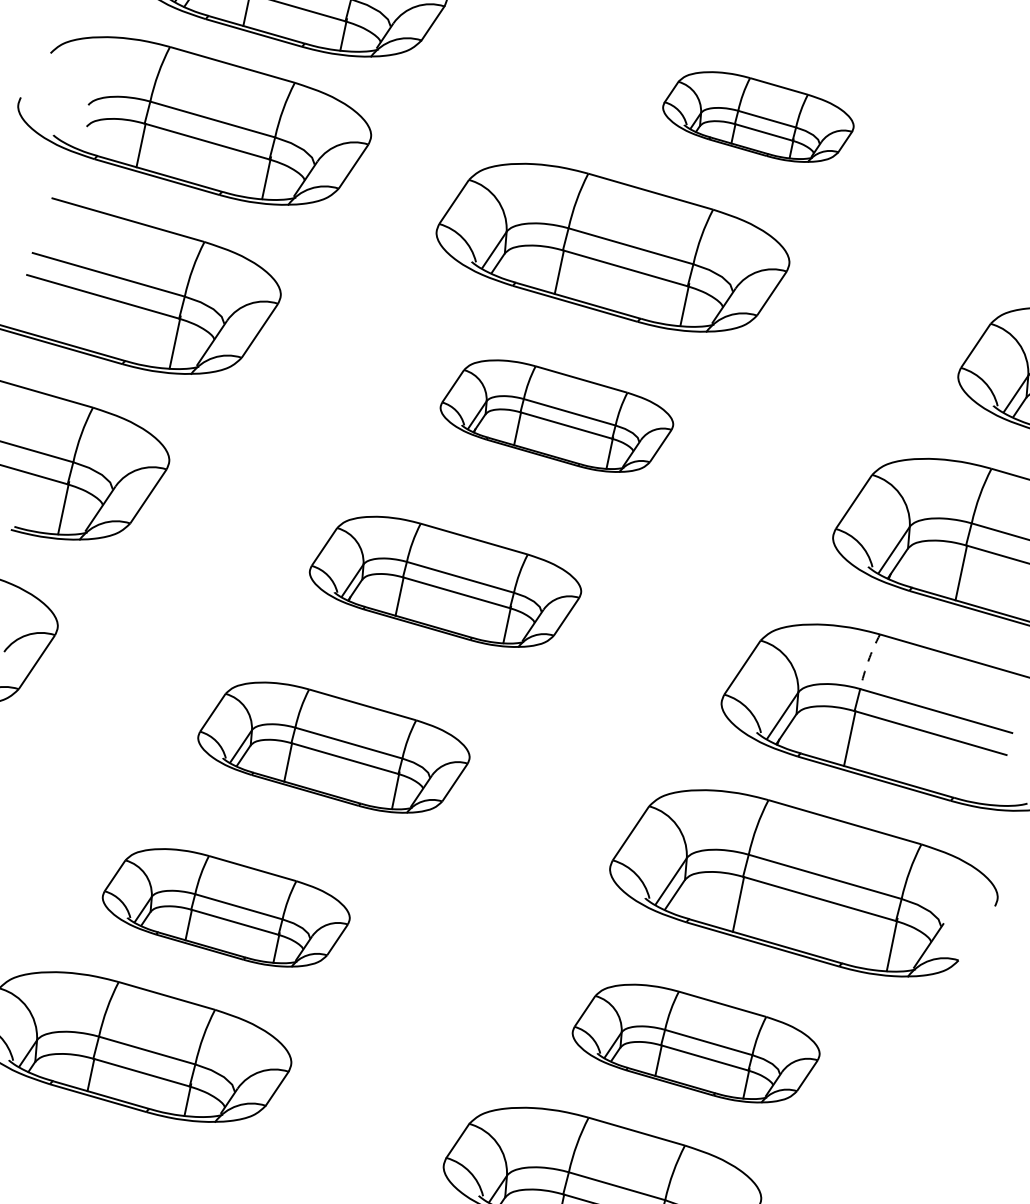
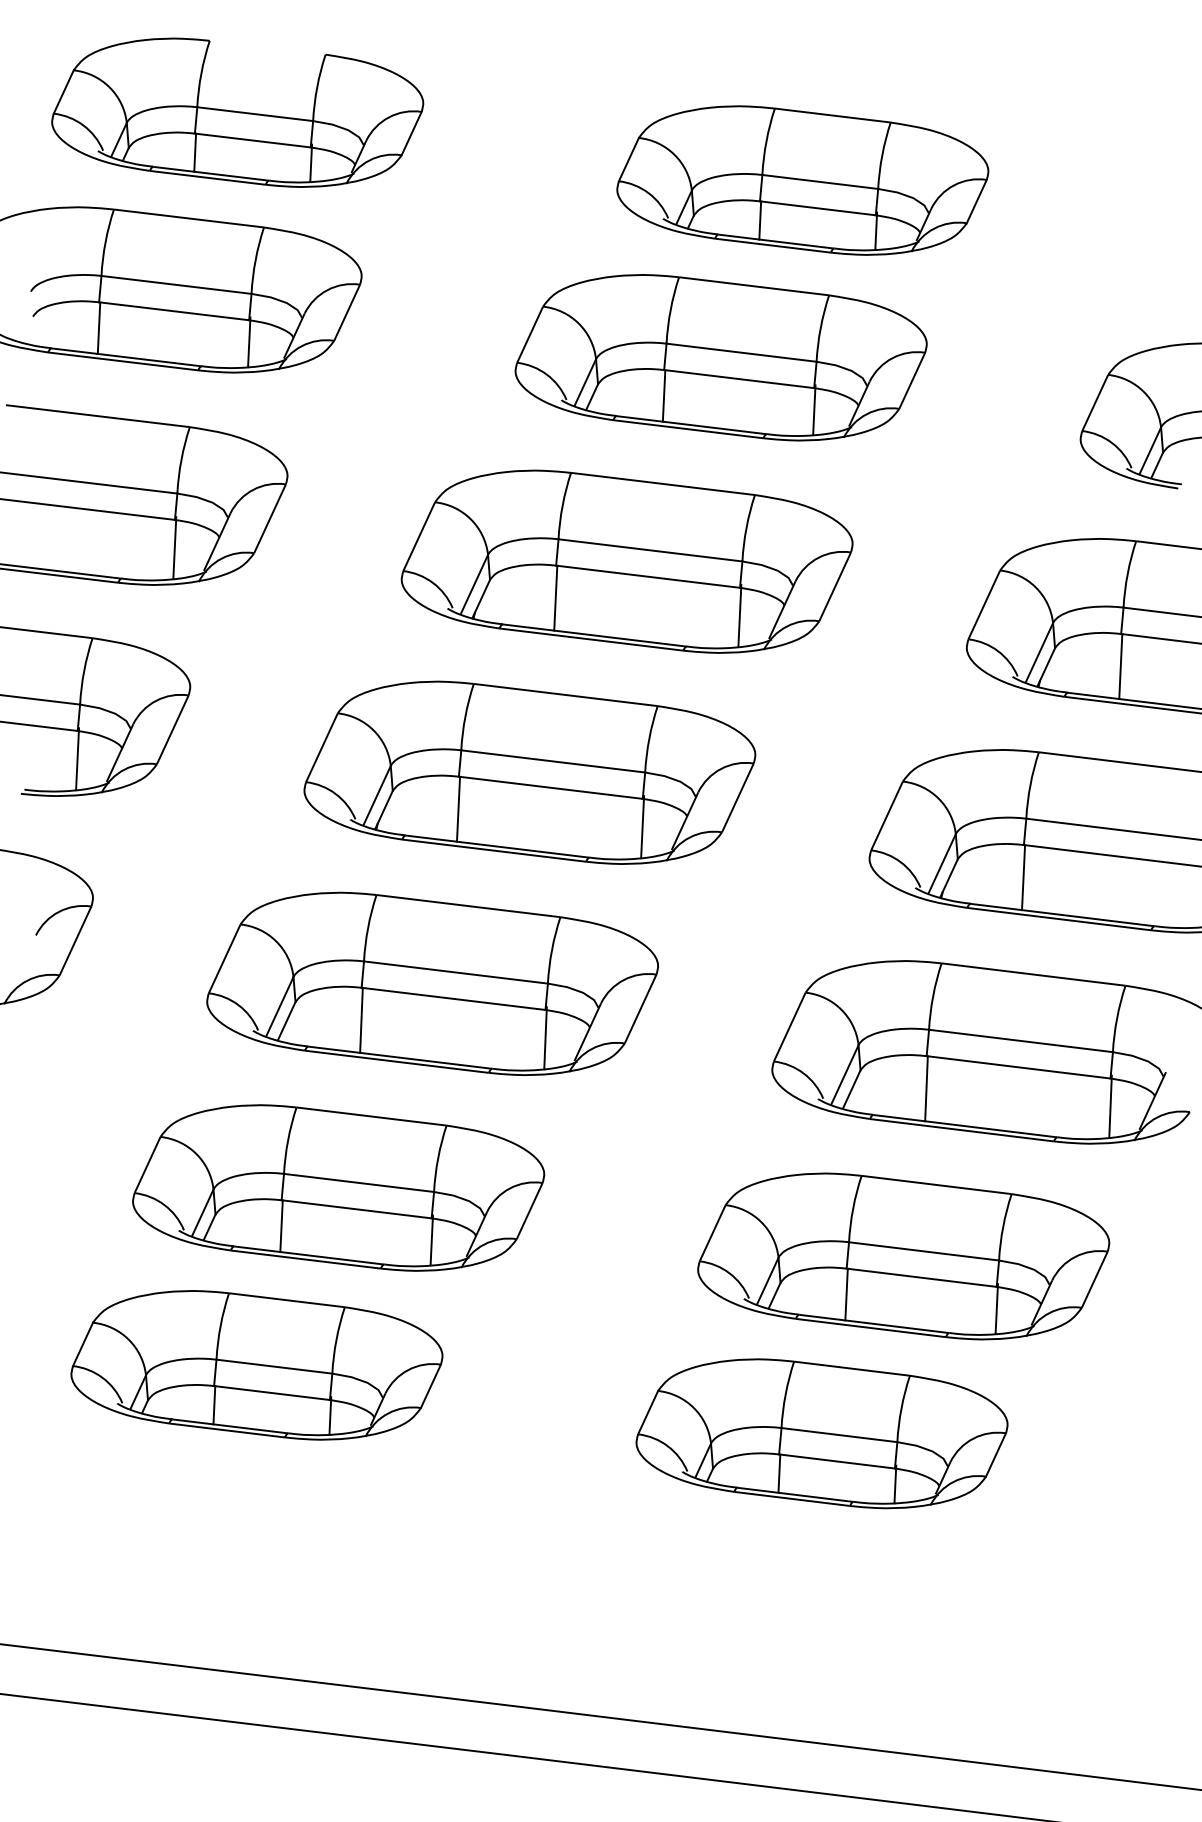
part: (758, 116) -> (802, 180), size x1.67
part: (612, 247) -> (720, 357), moved
part: (556, 415) -> (626, 561), size x1.67
part: (445, 581) -> (529, 772), size x1.43
arc: (868, 661) -> (1030, 785), dashed -> solid
part: (333, 747) -> (432, 983), size x1.43
part: (226, 907) -> (338, 1187), size x1.43
part: (695, 1043) -> (903, 1256), size x1.43

